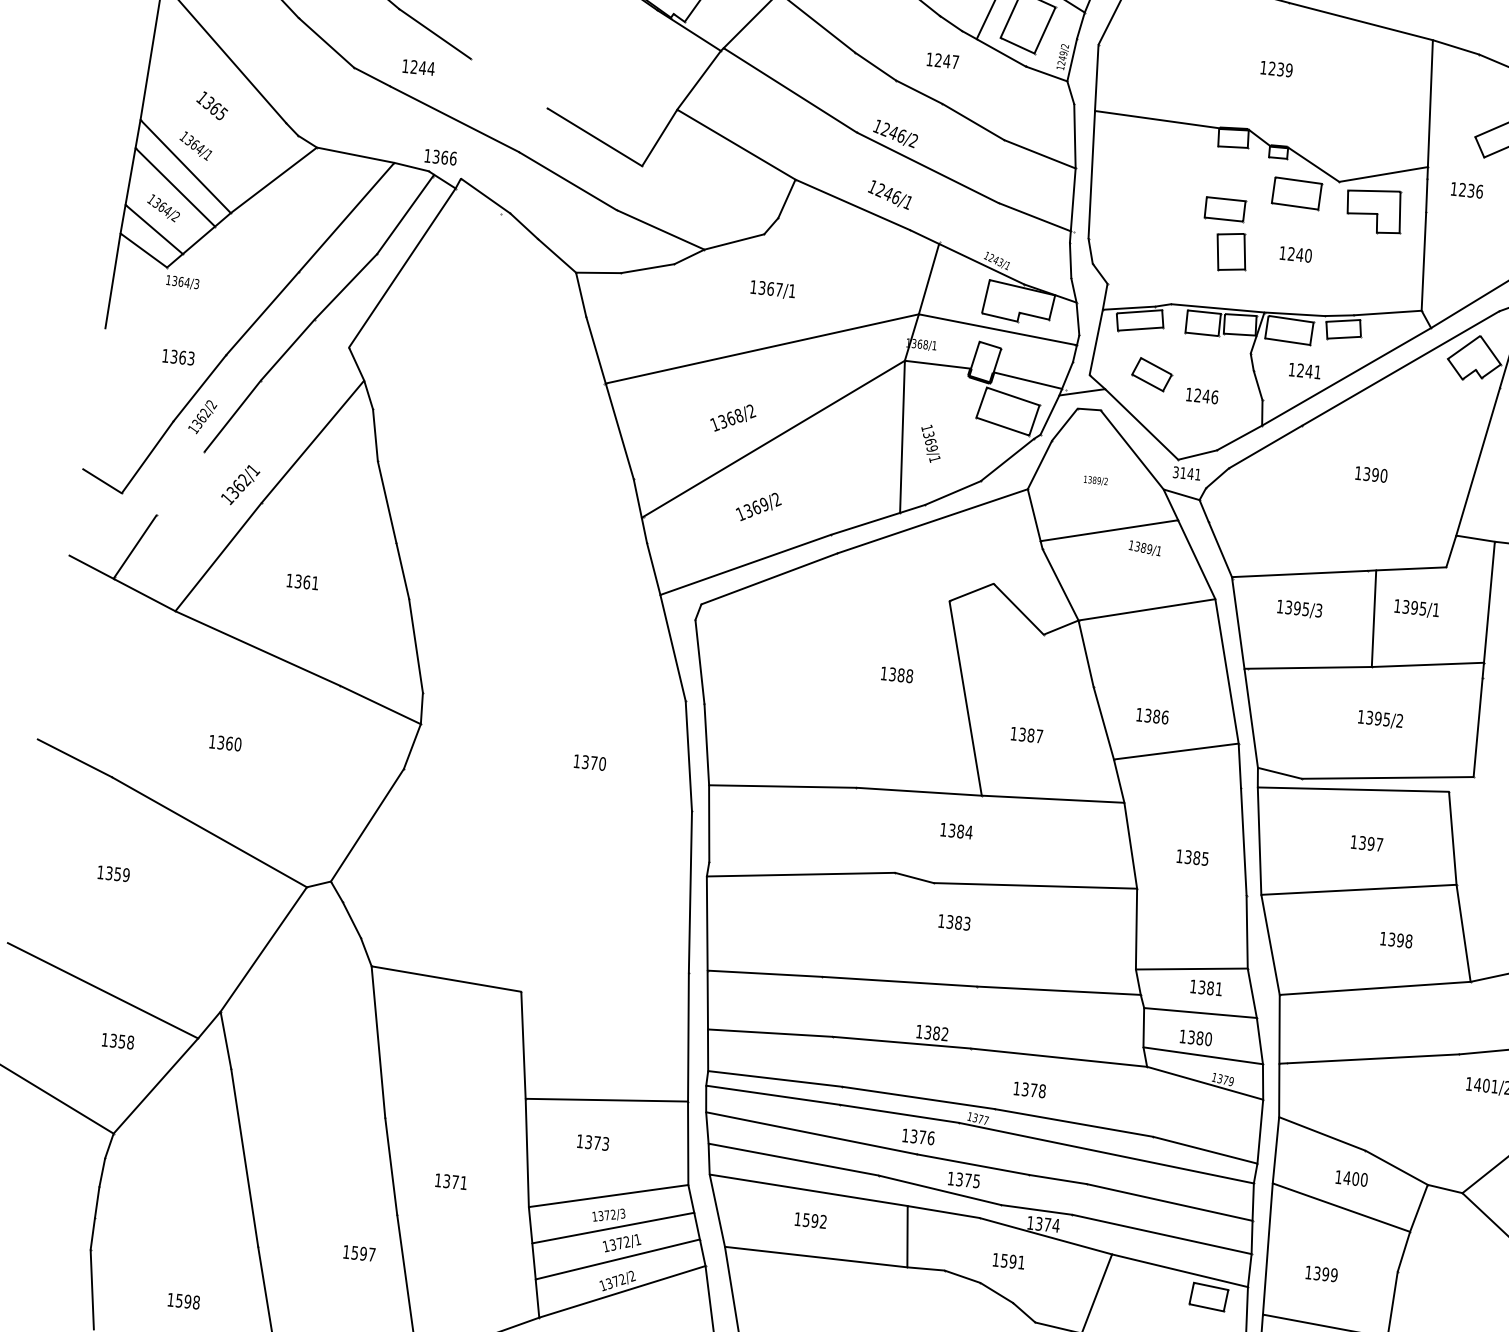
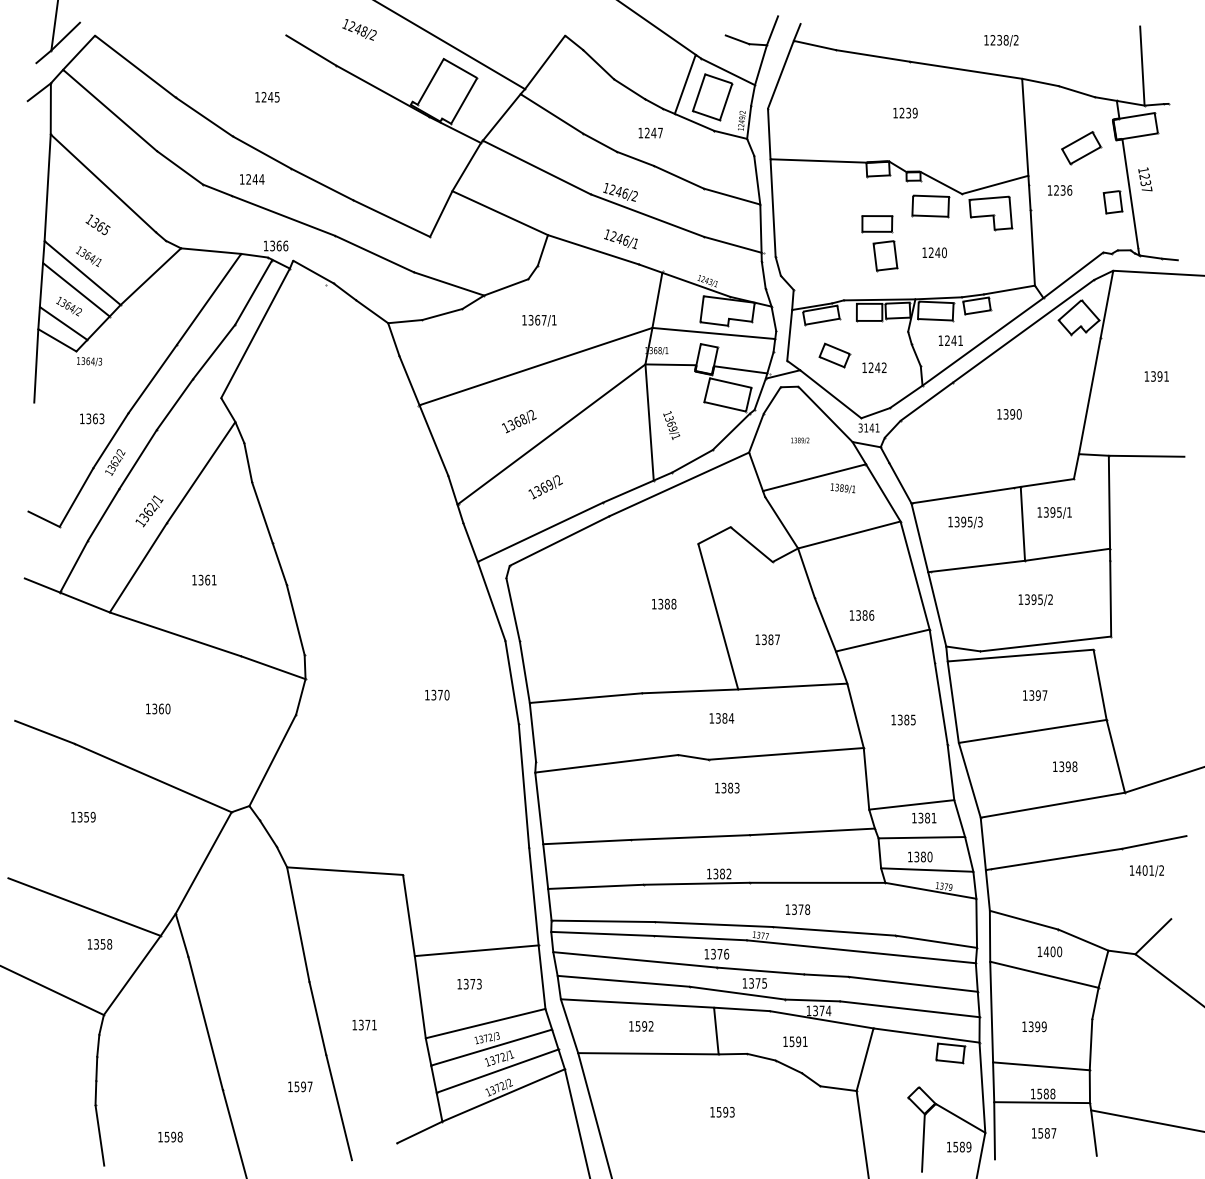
line: (509, 83) -> (322, 184), added
text: (1213, 396) -> (883, 367), 1246 -> 1242
line: (180, 483) -> (103, 514), added

